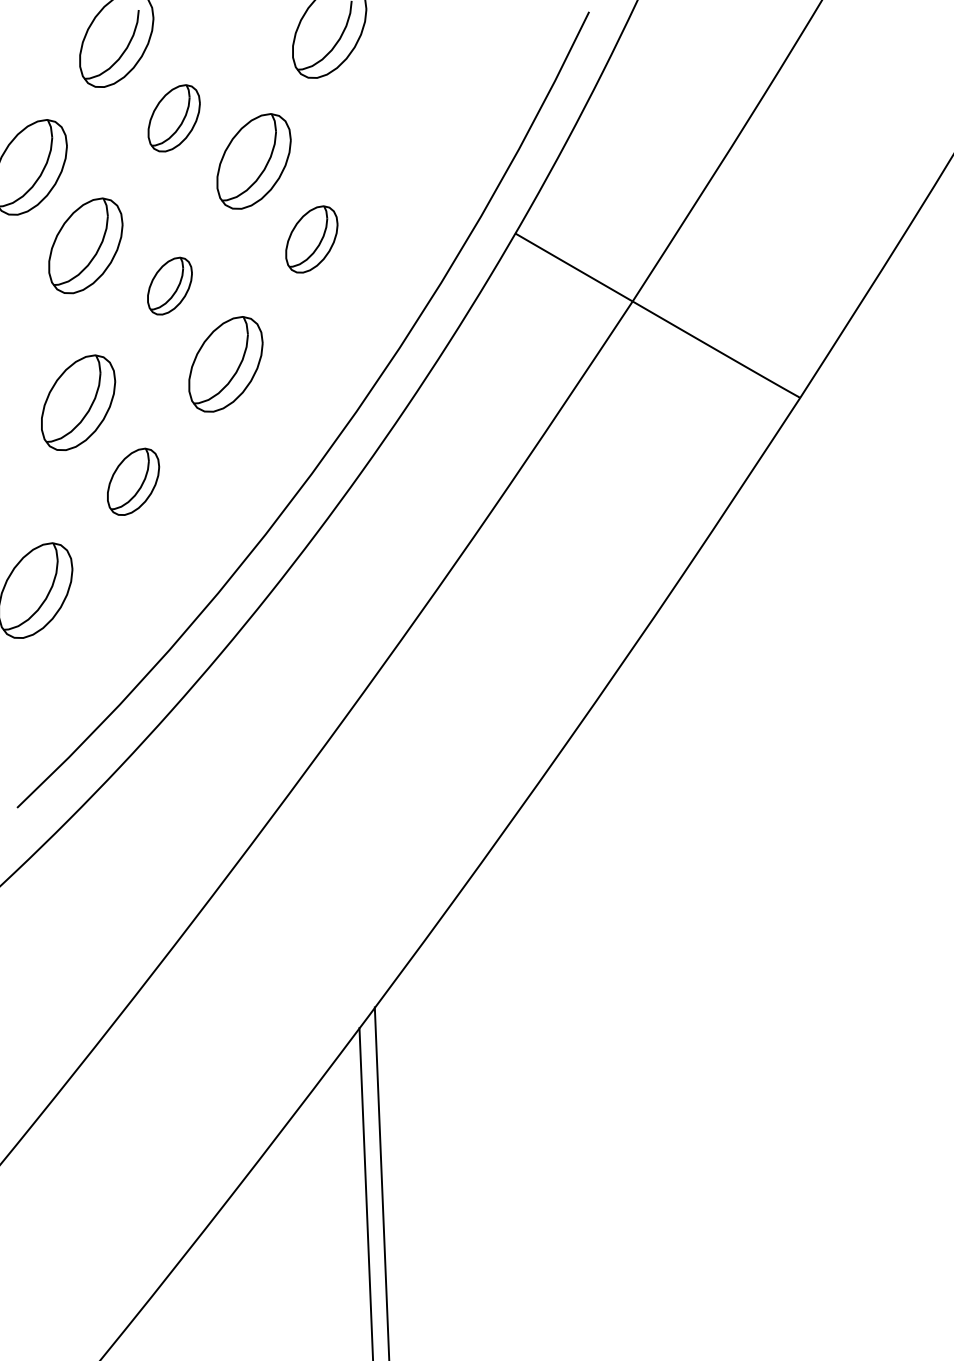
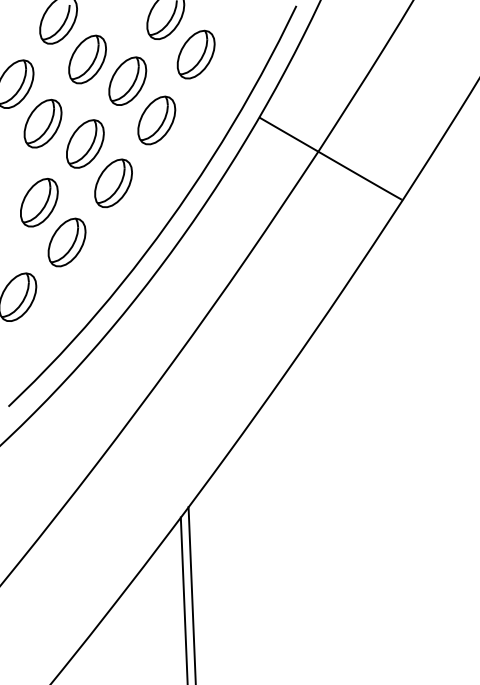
part: (388, 108) -> (195, 54), added
part: (174, 118) -> (87, 59), size x1.43
part: (311, 239) -> (156, 120), size x1.43
part: (170, 285) -> (85, 143), size x1.67
part: (132, 481) -> (66, 242), size x1.43

